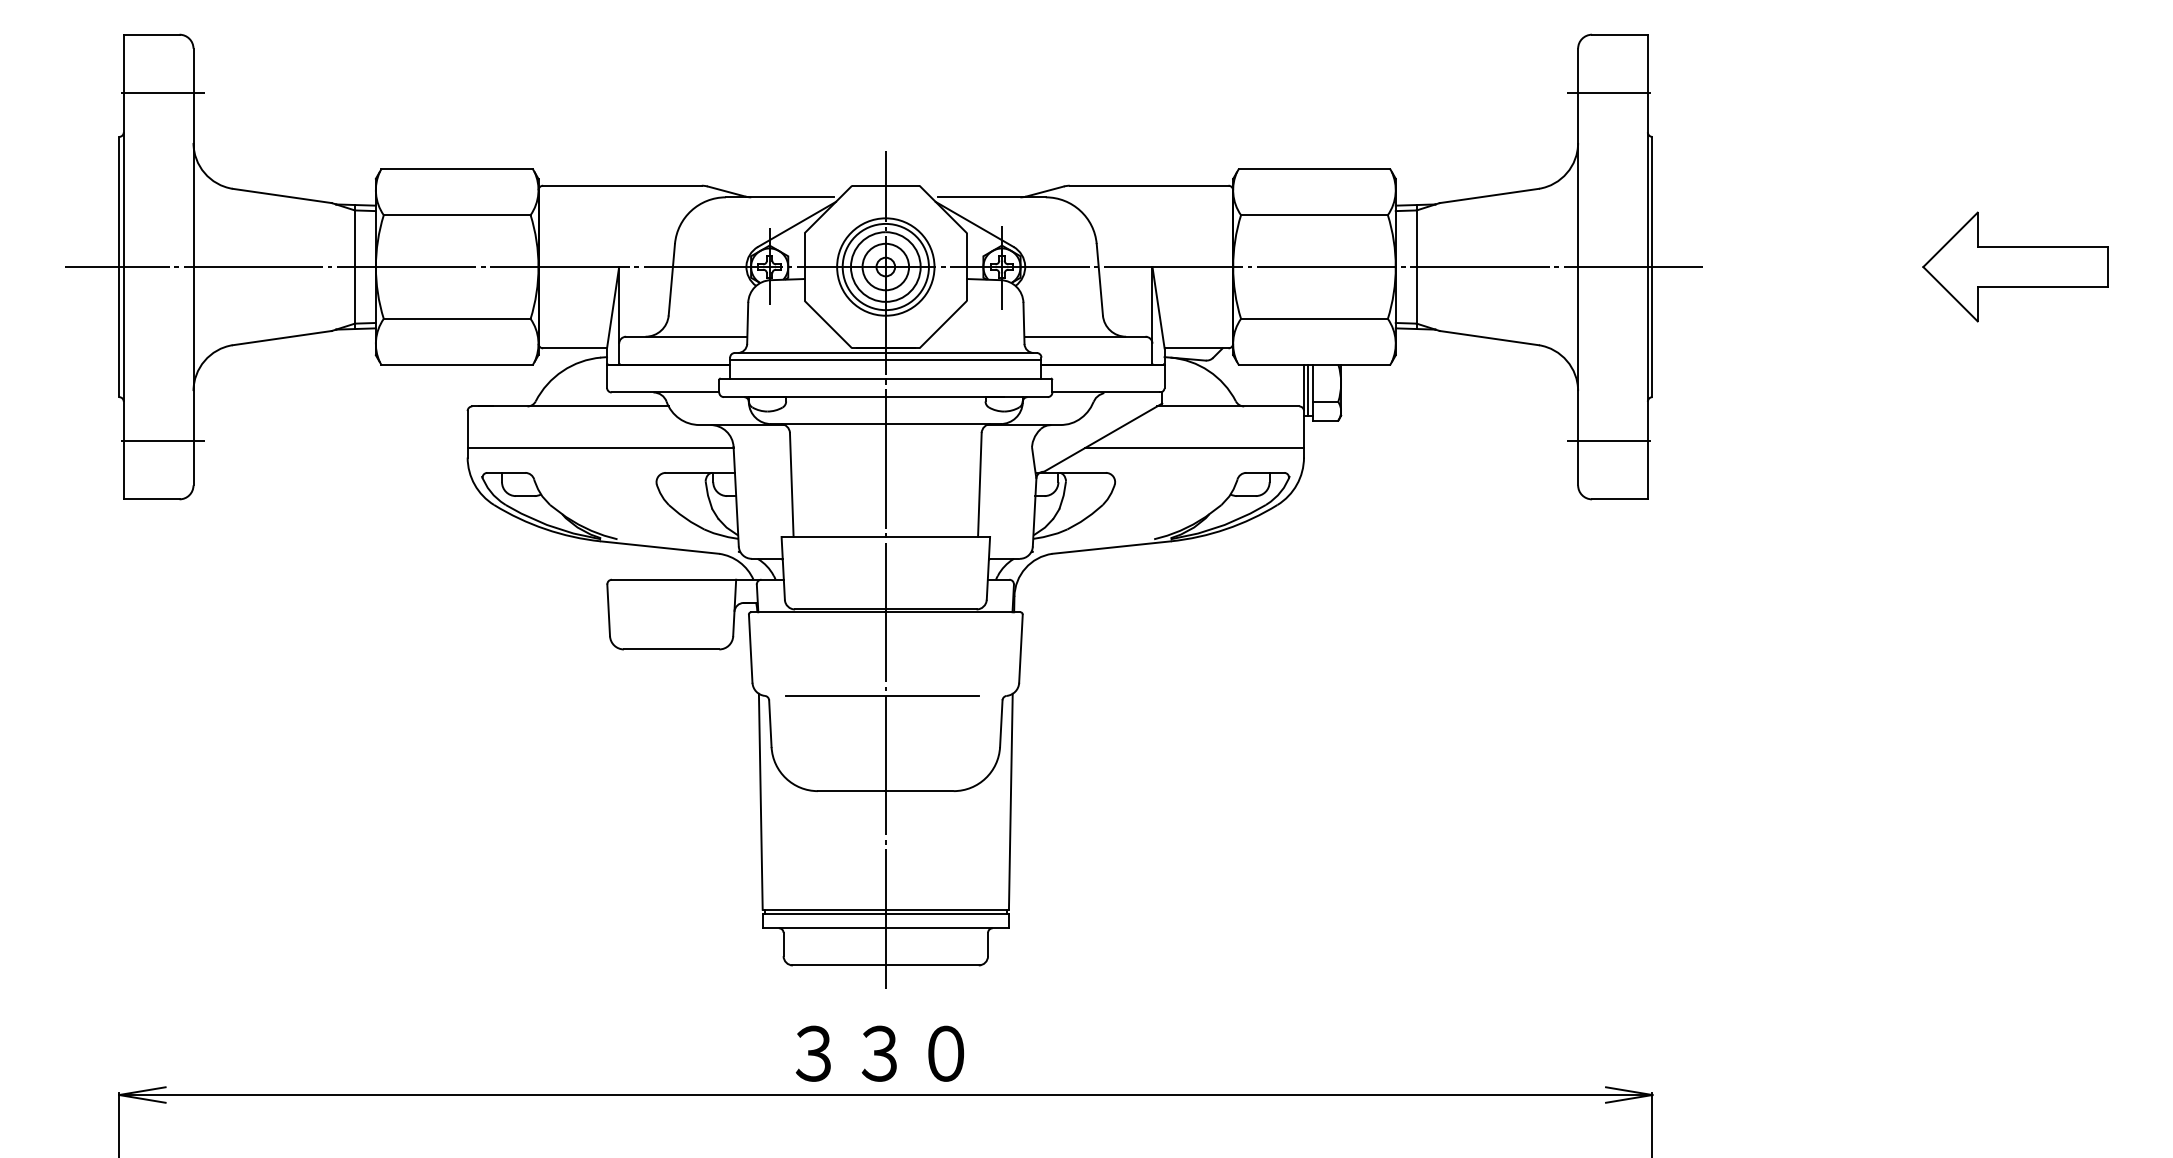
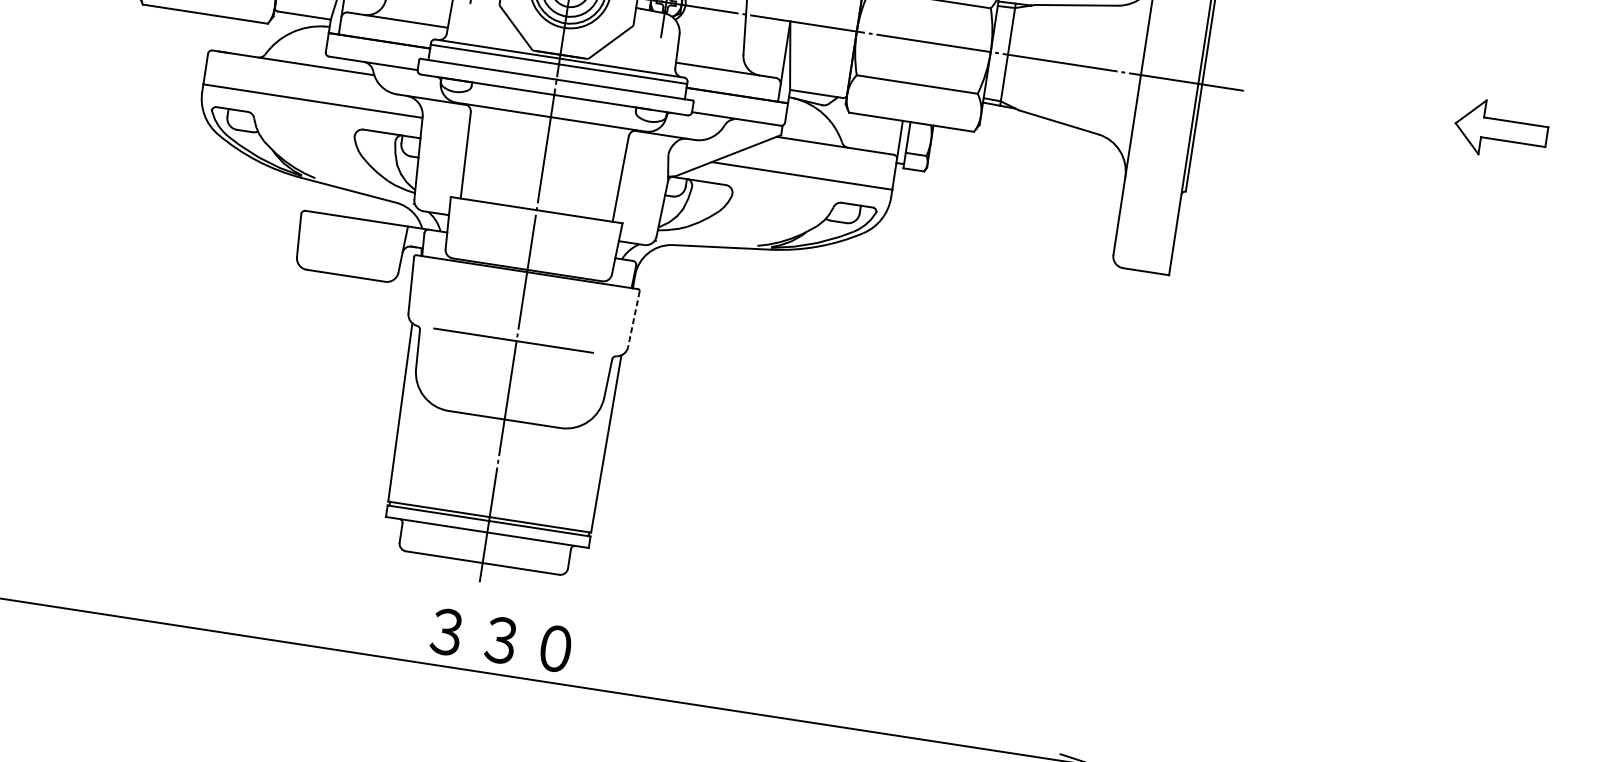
part: (2015, 266) -> (1501, 129), size x0.6
line: (1308, 389) -> (903, 141), removed
line: (1608, 441) -> (1143, 222), removed
line: (1020, 649) -> (633, 319), solid -> dashed
text: (879, 1053) -> (500, 640), moved

